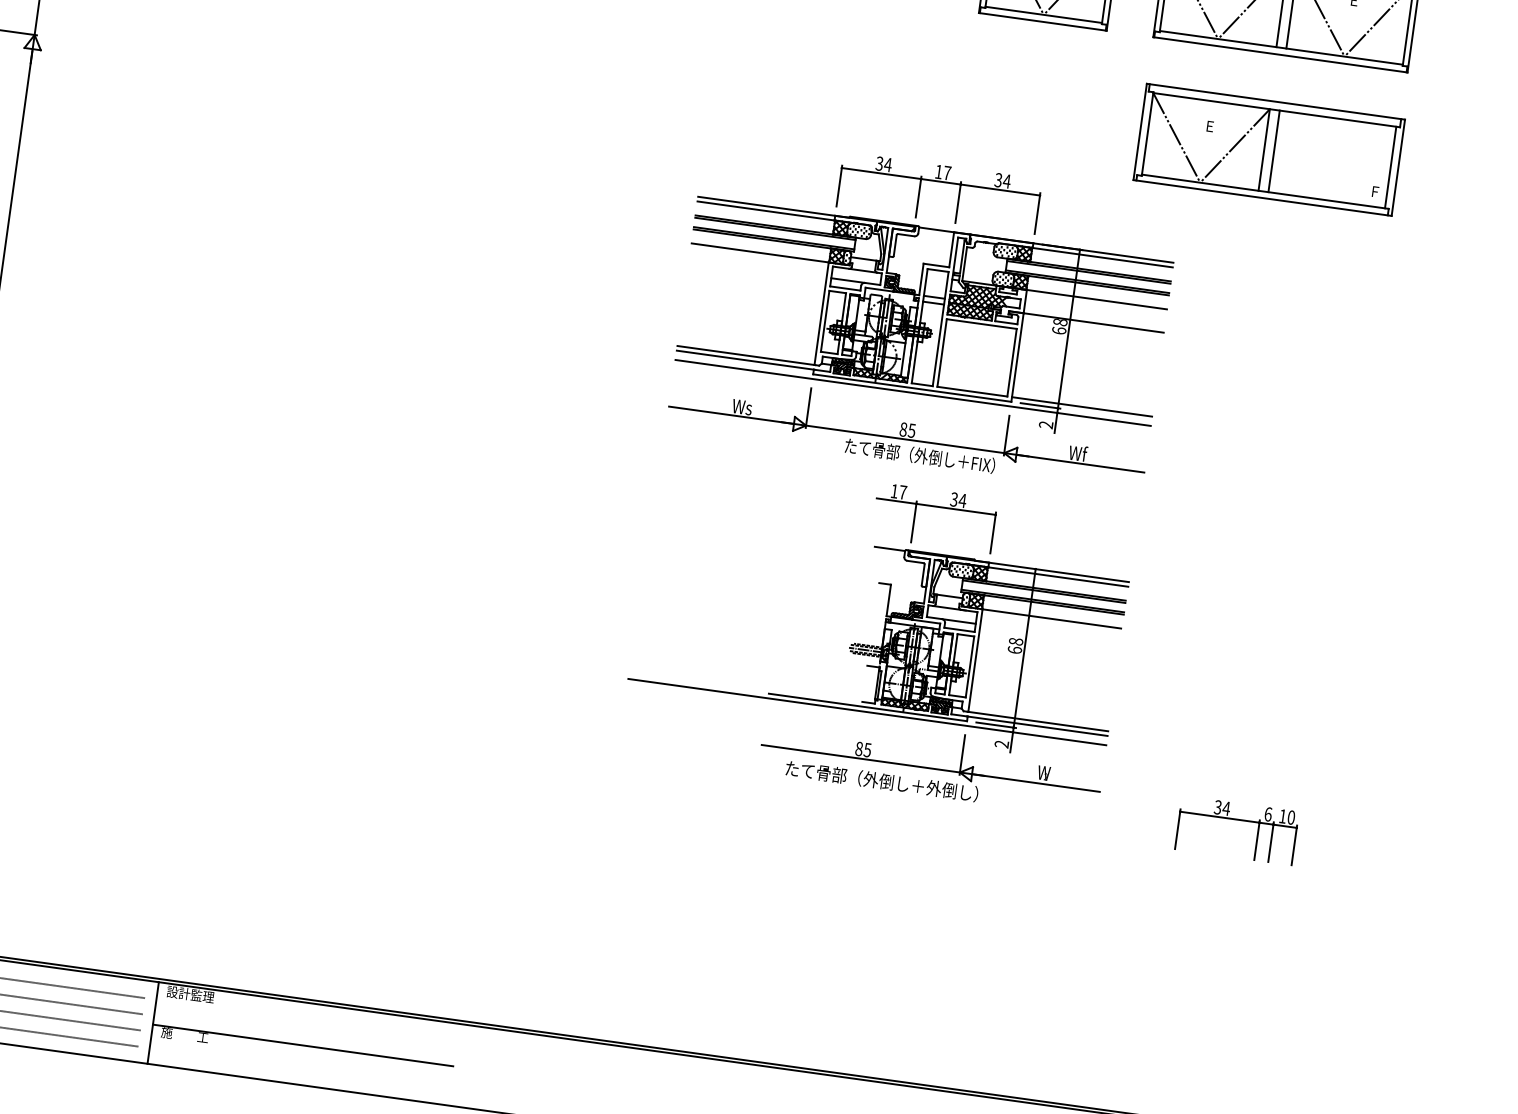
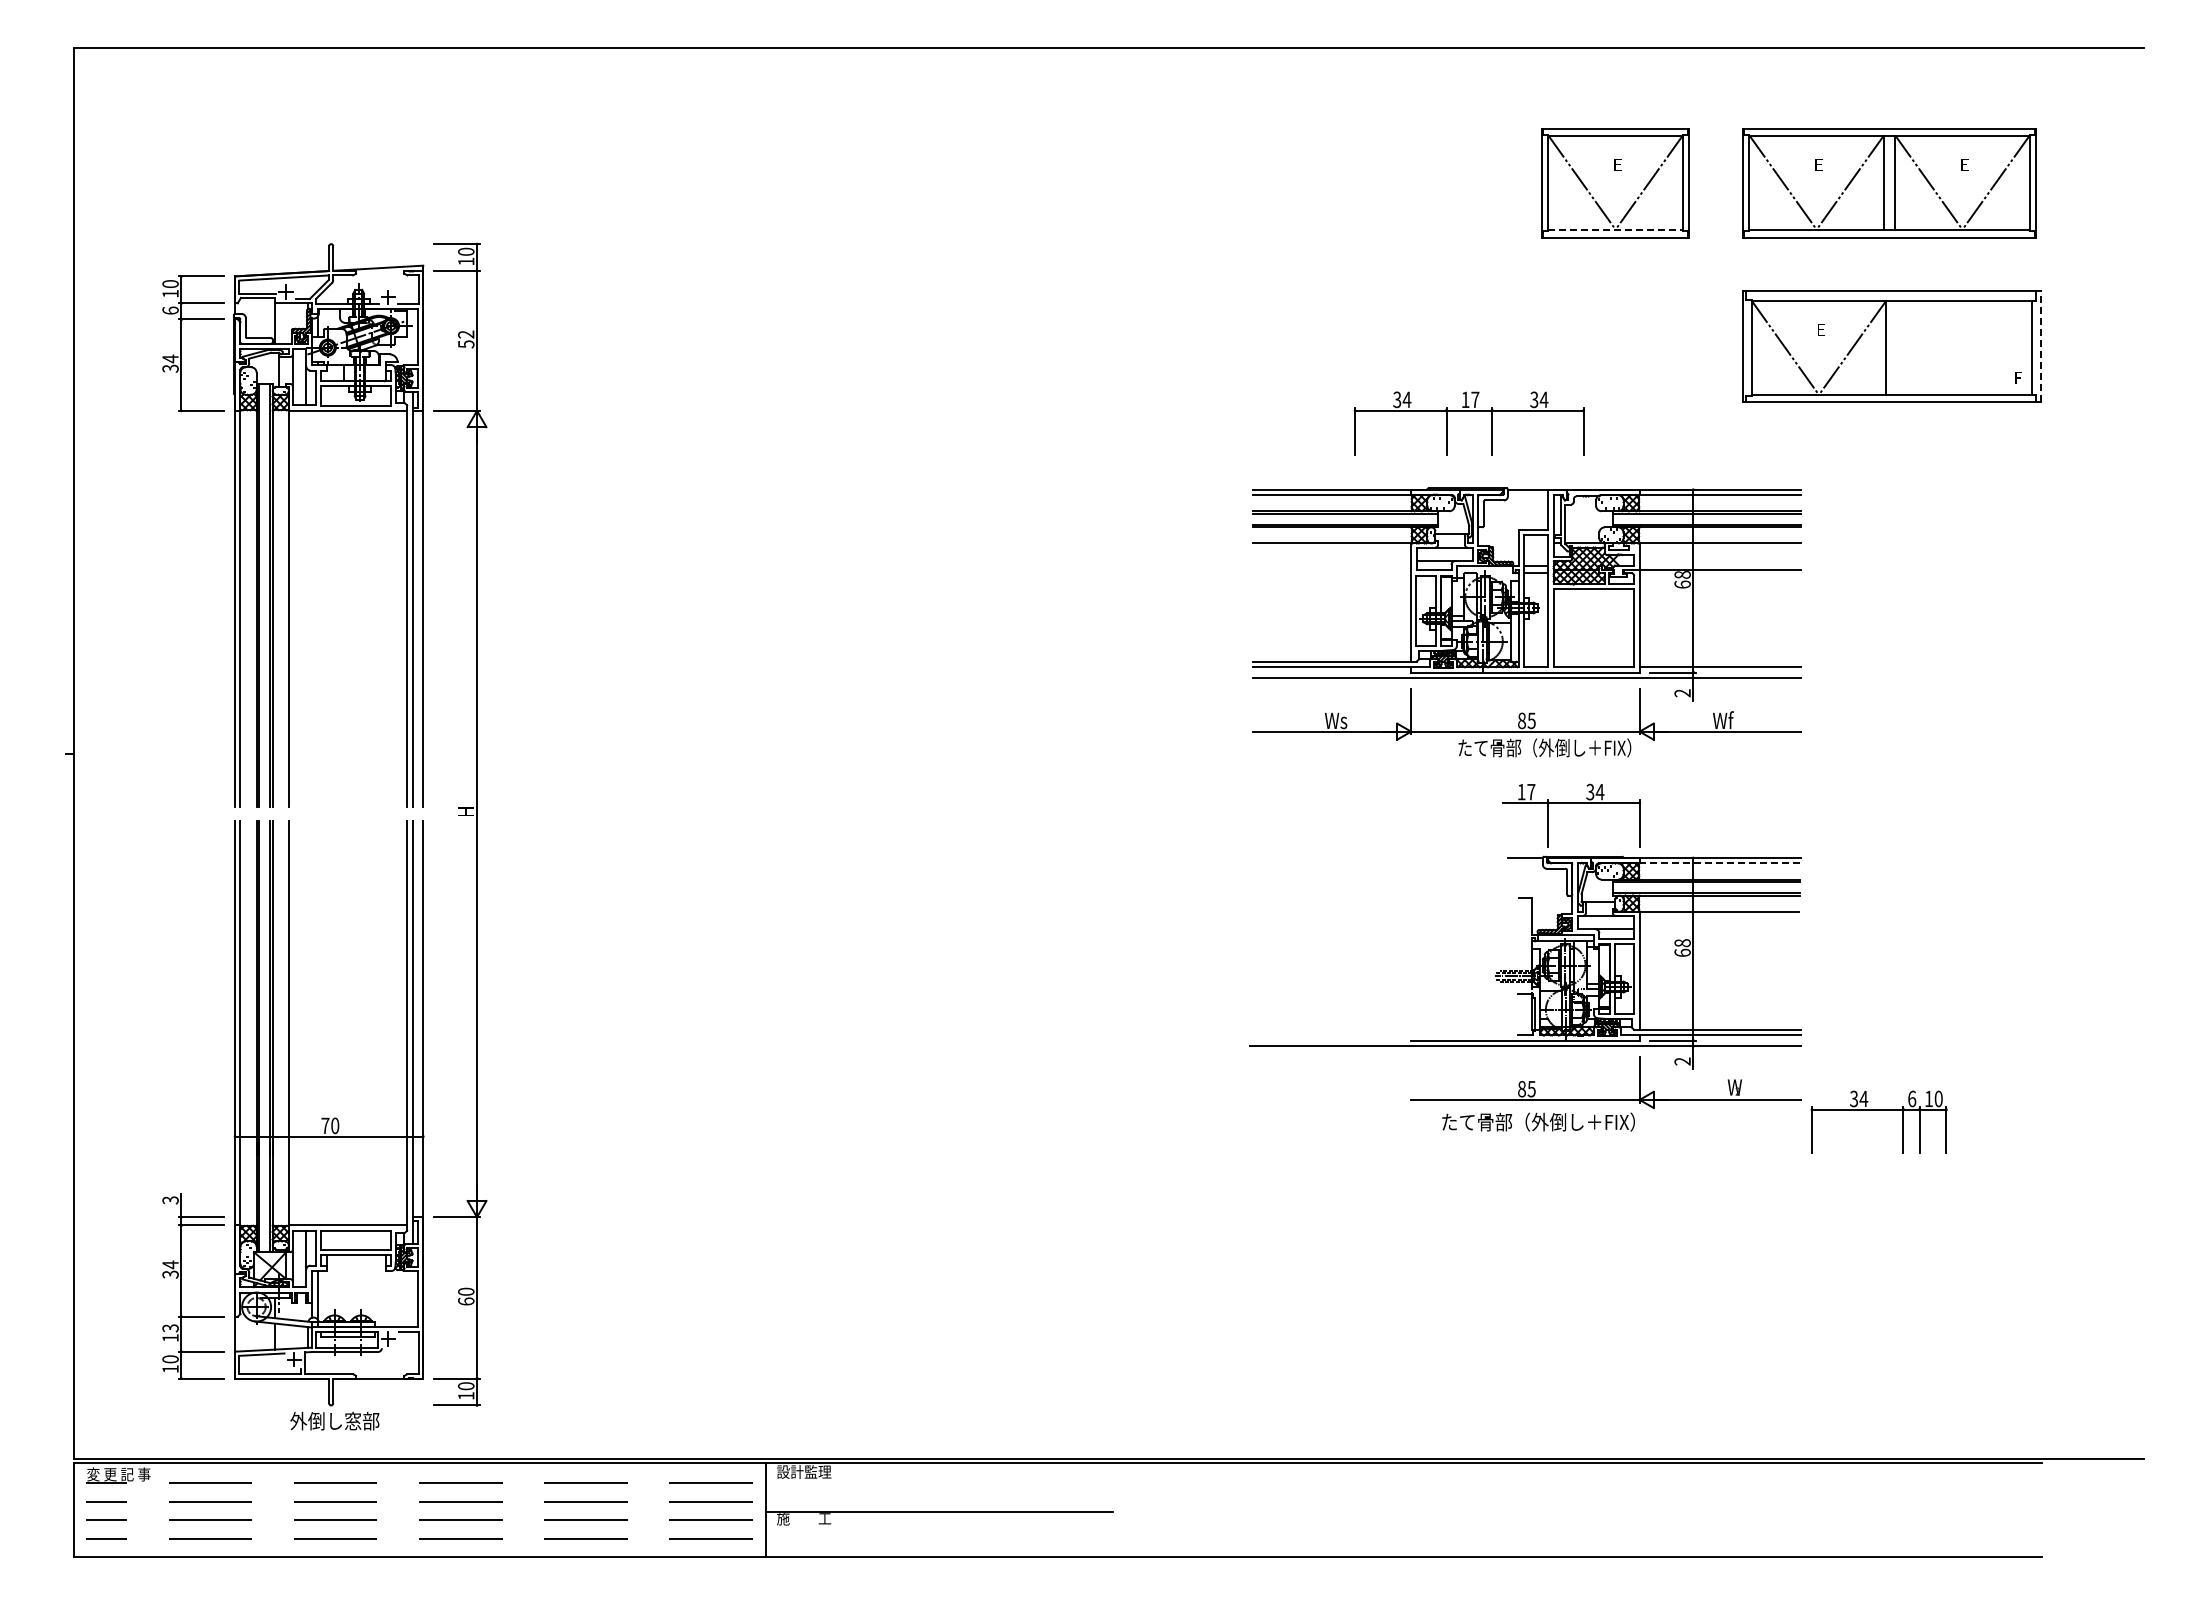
line: (1044, 14) -> (1616, 229), solid -> dashed
line: (1274, 151) -> (1897, 347), removed
line: (1398, 167) -> (2040, 346), solid -> dashed
part: (940, 182) -> (1468, 411), moved
line: (1058, 577) -> (1720, 863), solid -> dashed
text: (951, 790) -> (1633, 1121), たて骨部（外倒し＋外倒し） -> たて骨部（外倒し＋FIX）
part: (1237, 820) -> (1878, 1110), moved

